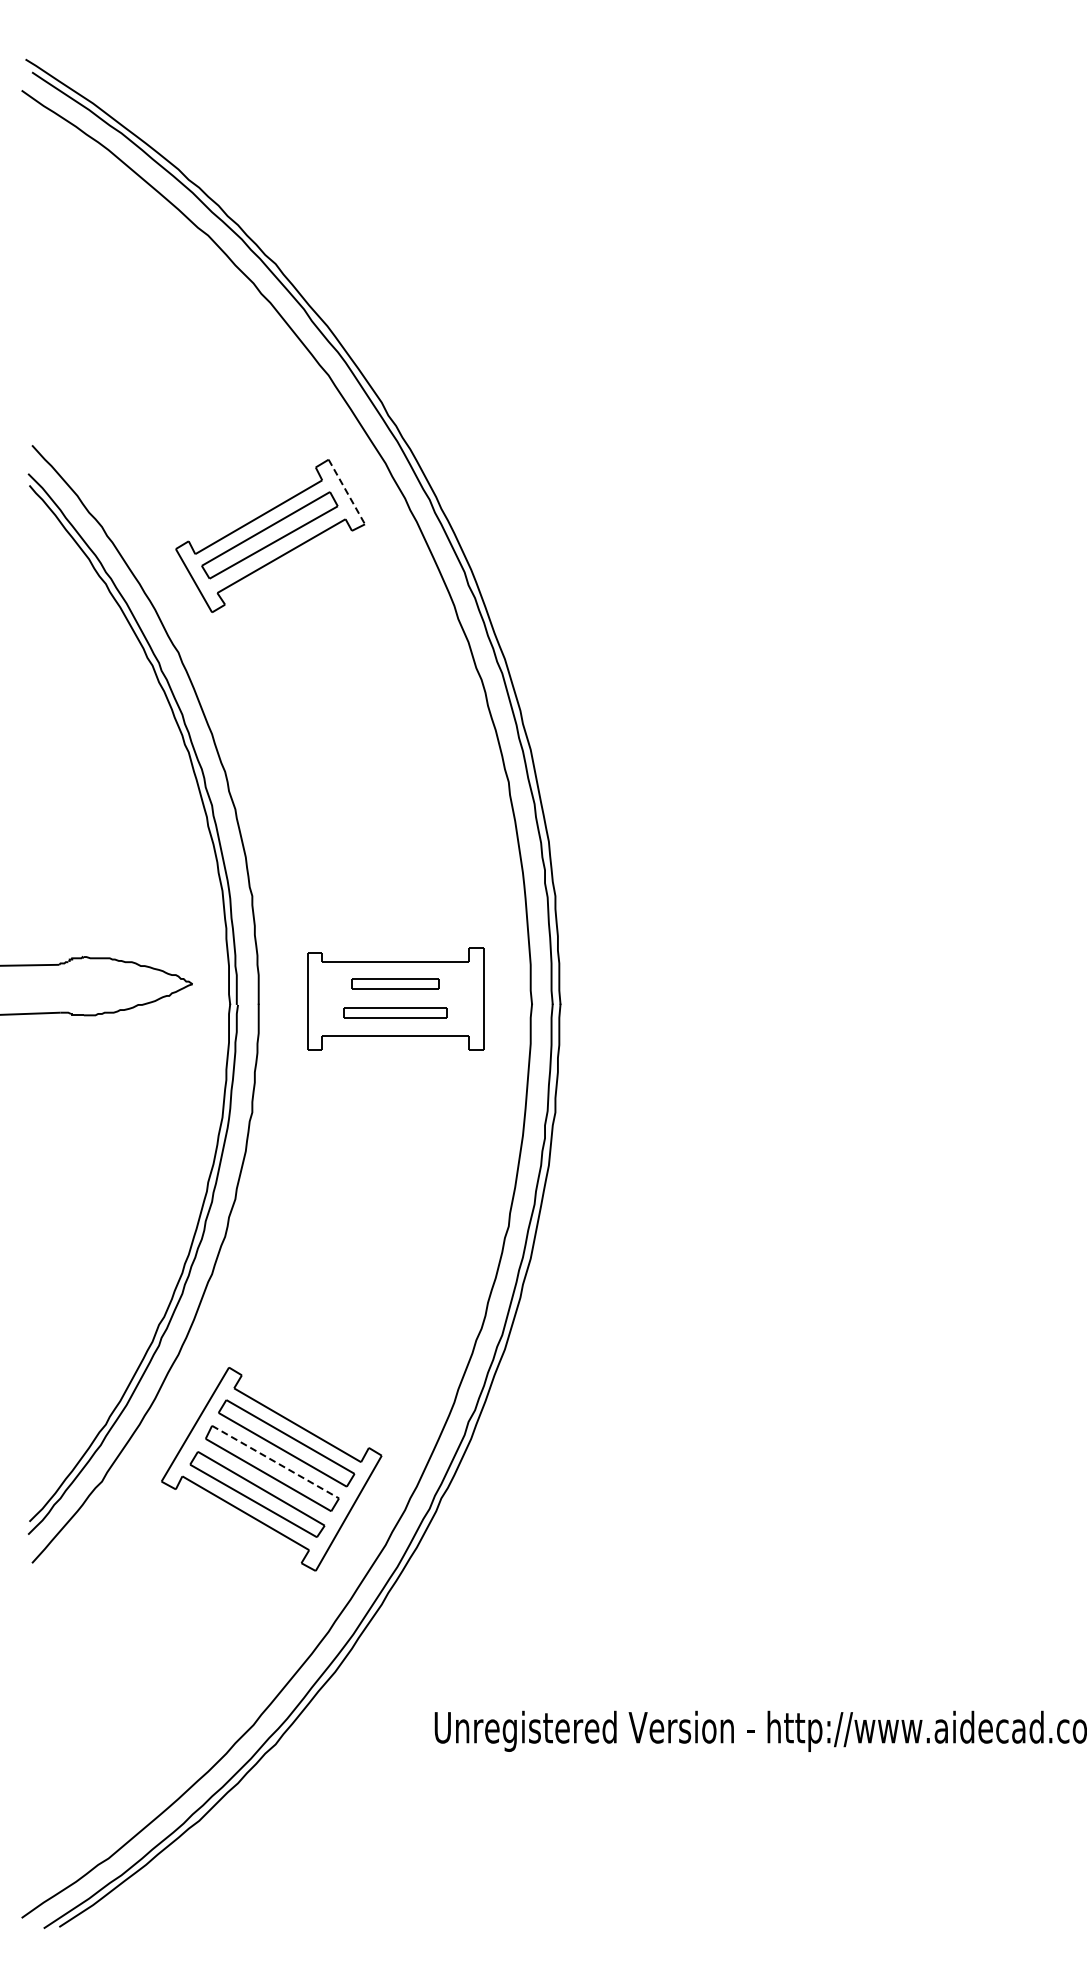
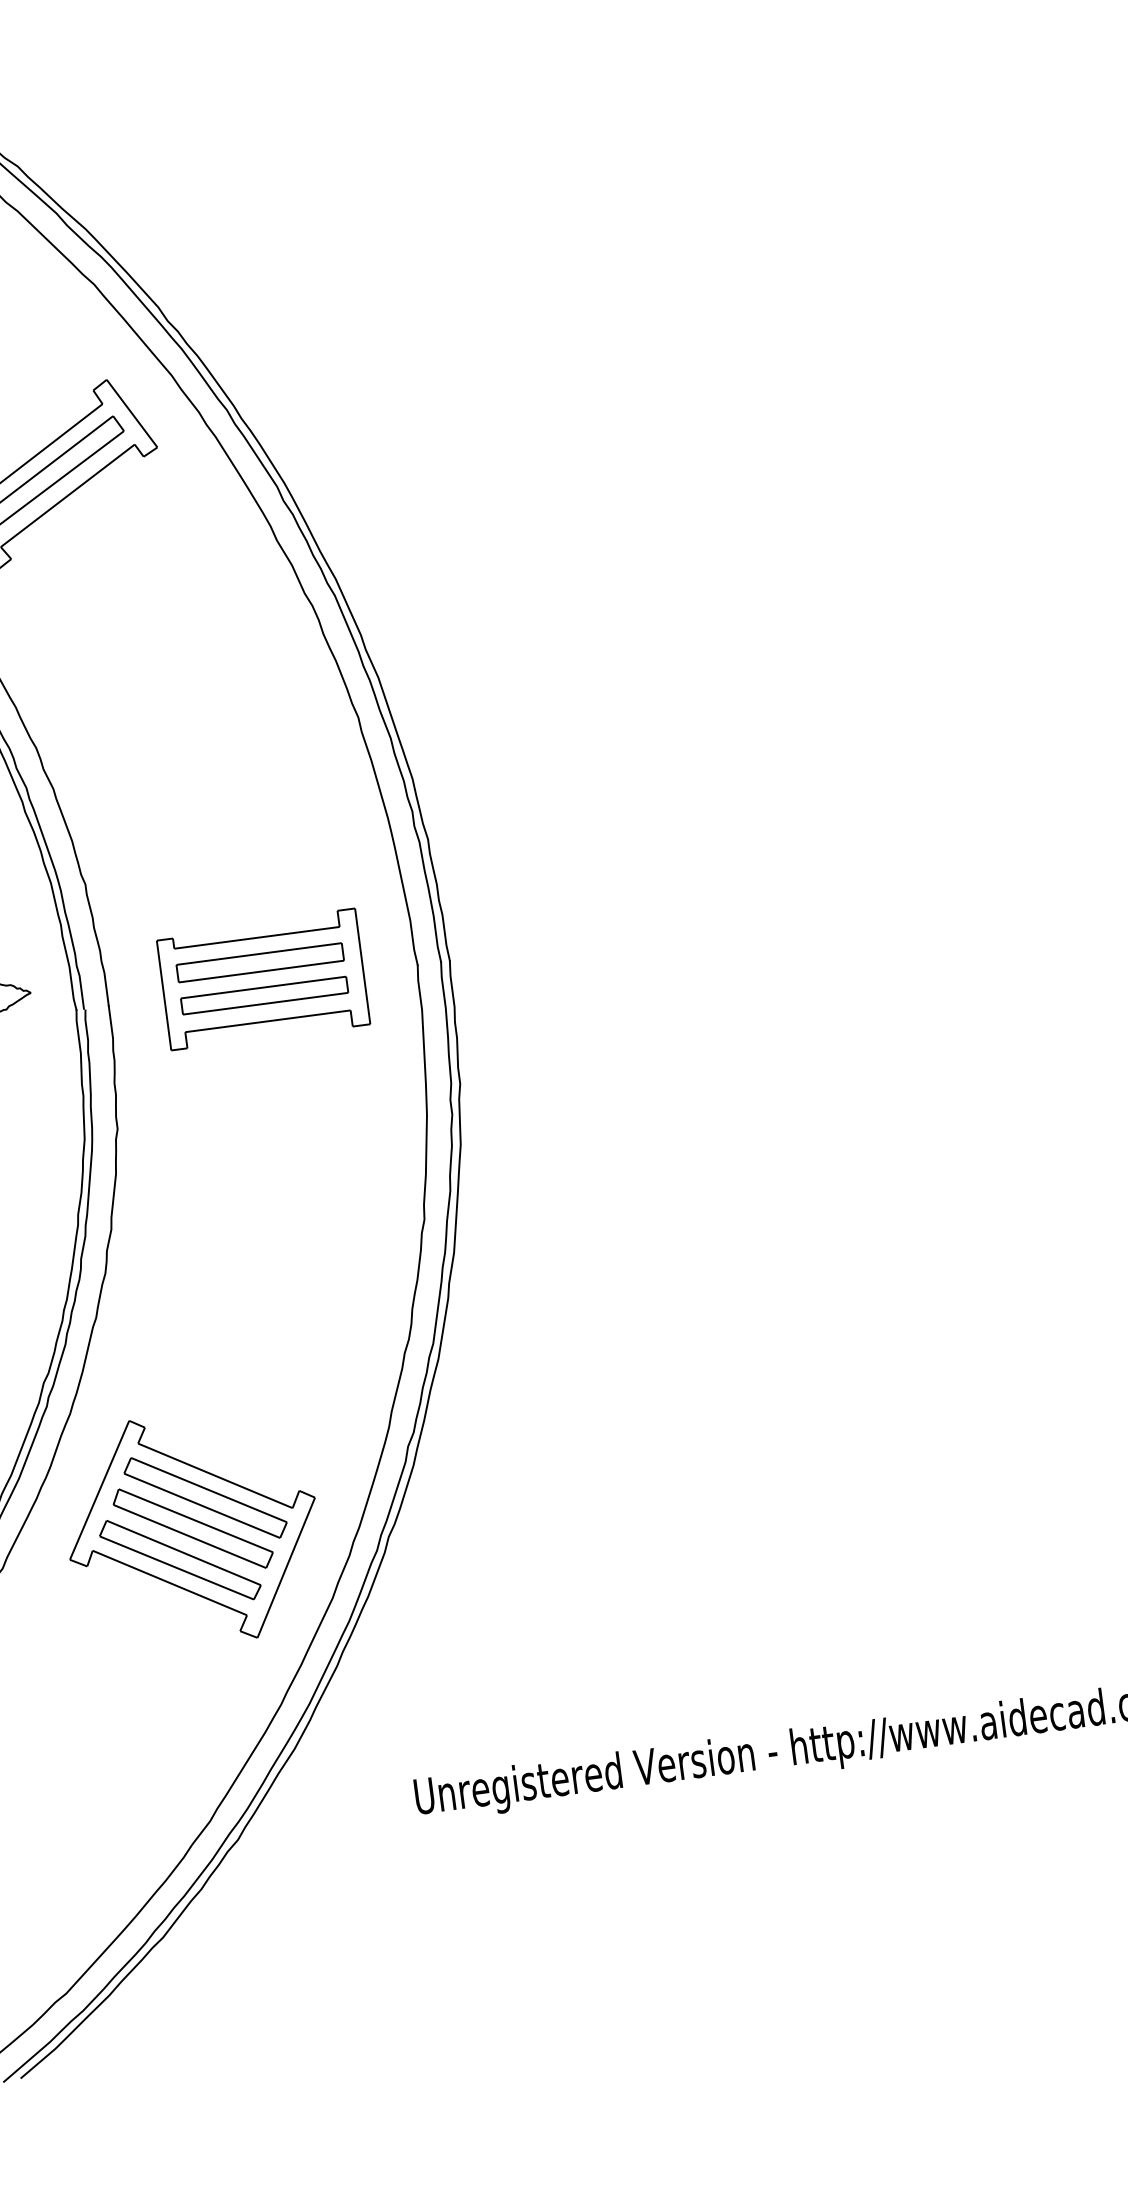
line: (347, 492) -> (132, 414), dashed -> solid
part: (395, 983) -> (260, 961), size x1.67
part: (395, 1012) -> (264, 994), size x1.43
line: (276, 1462) -> (197, 1521), dashed -> solid

